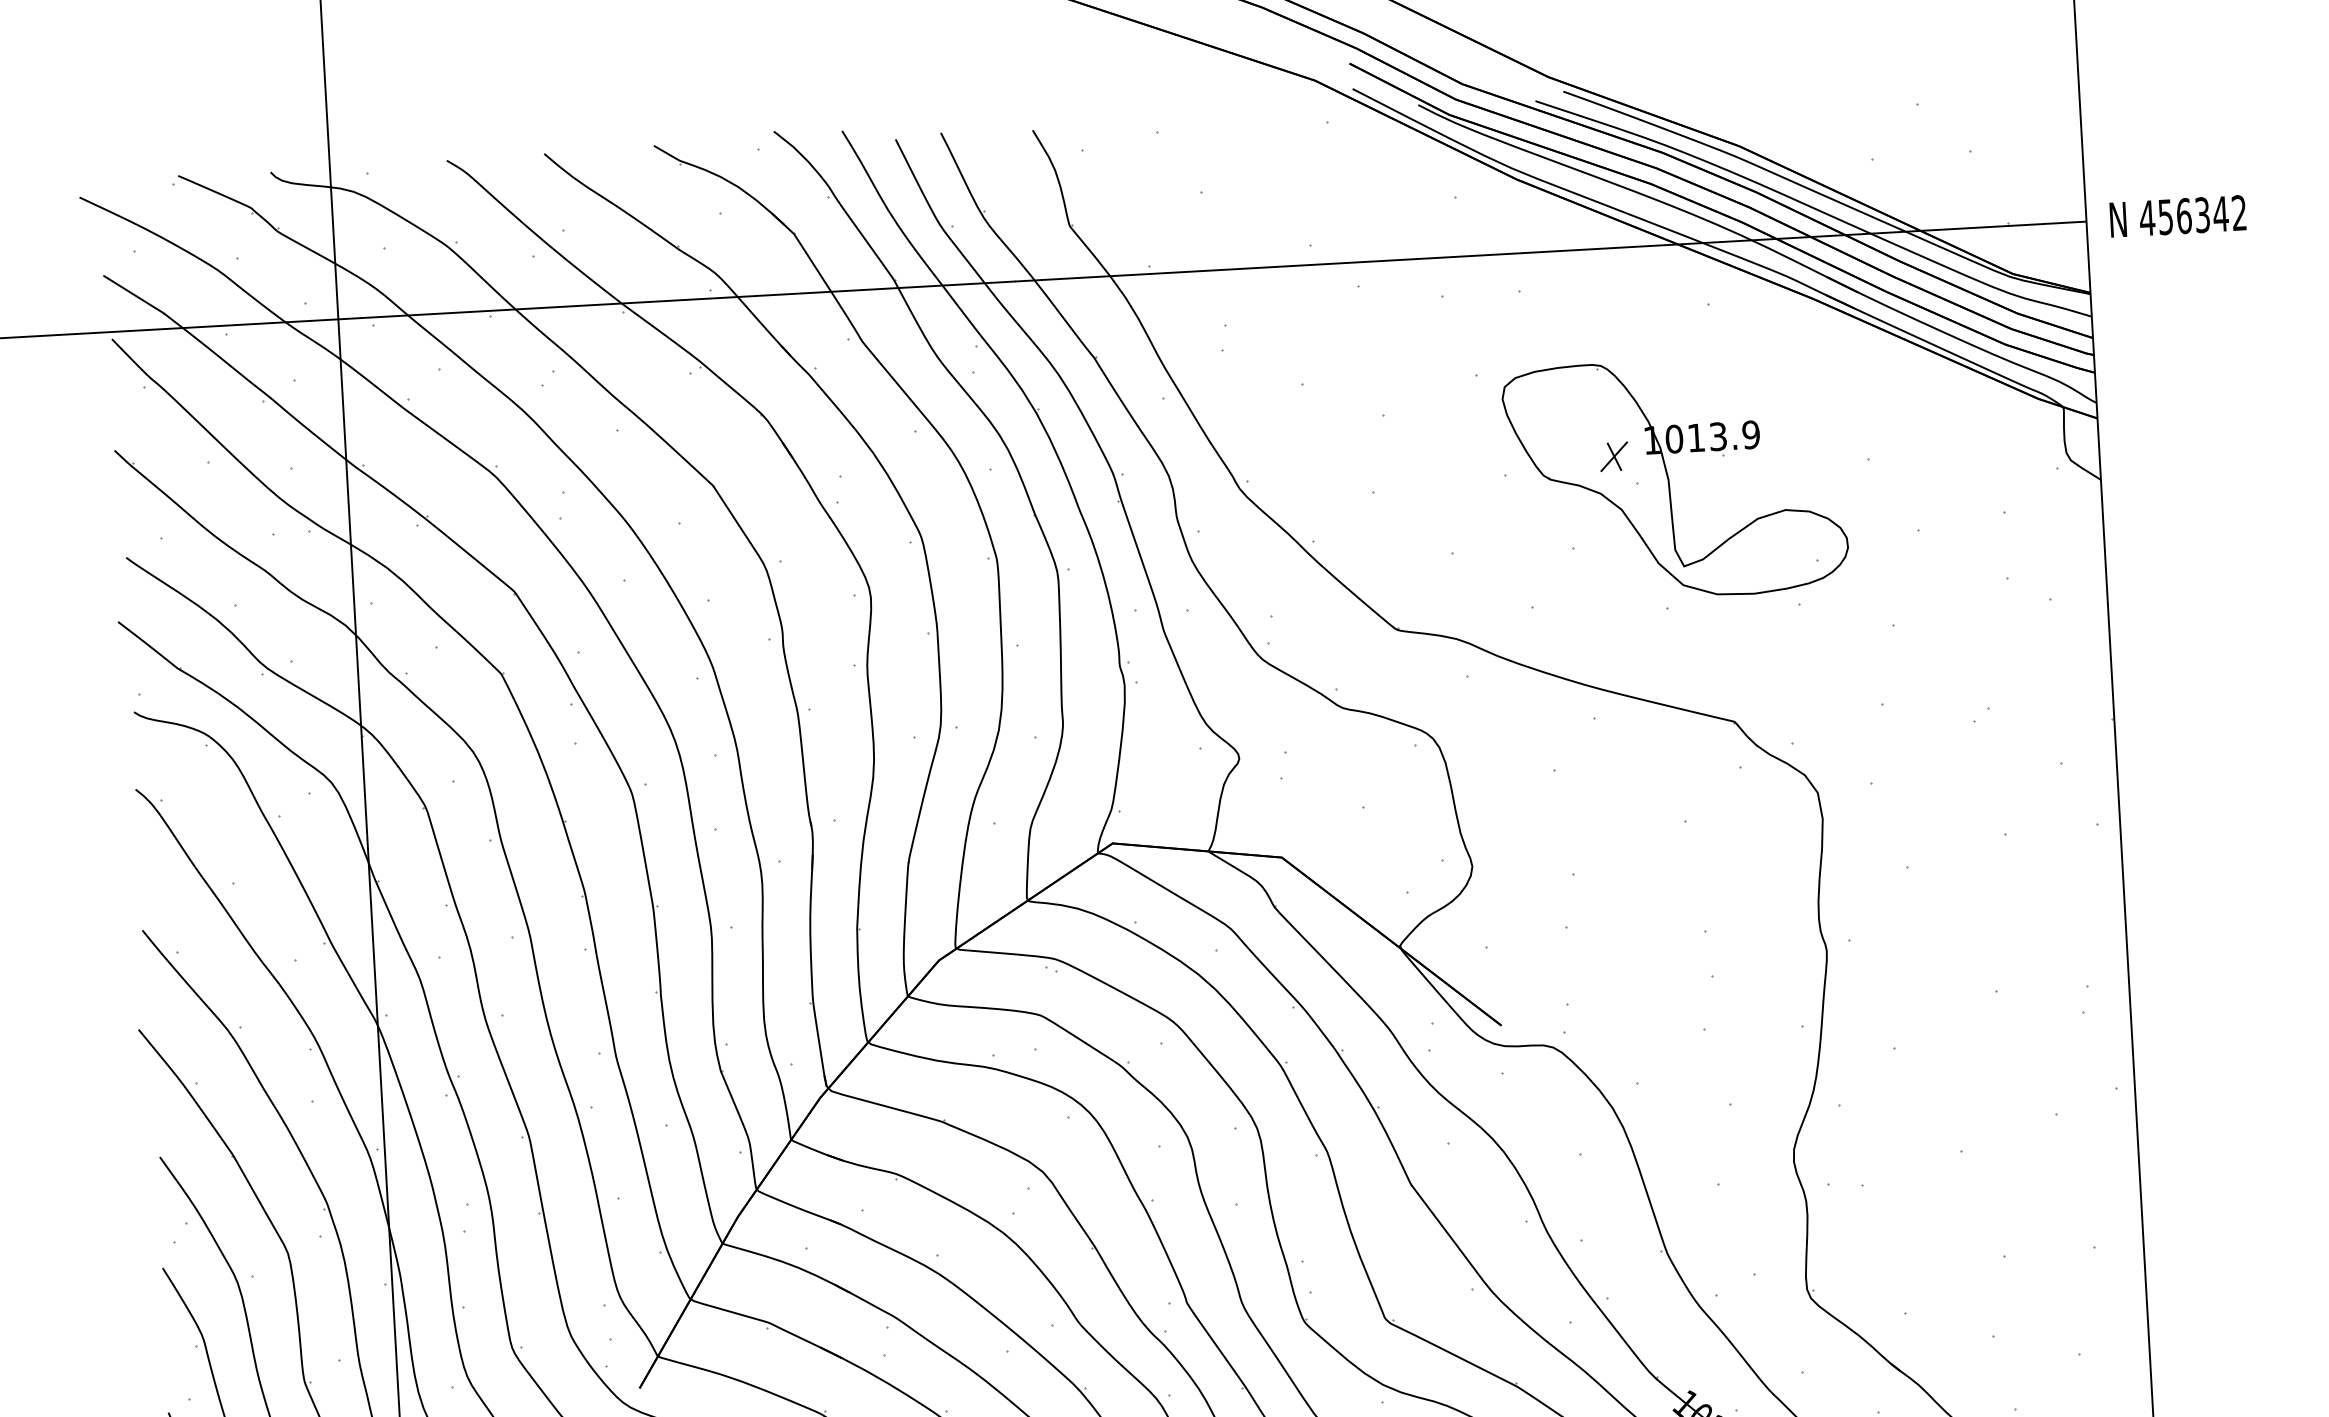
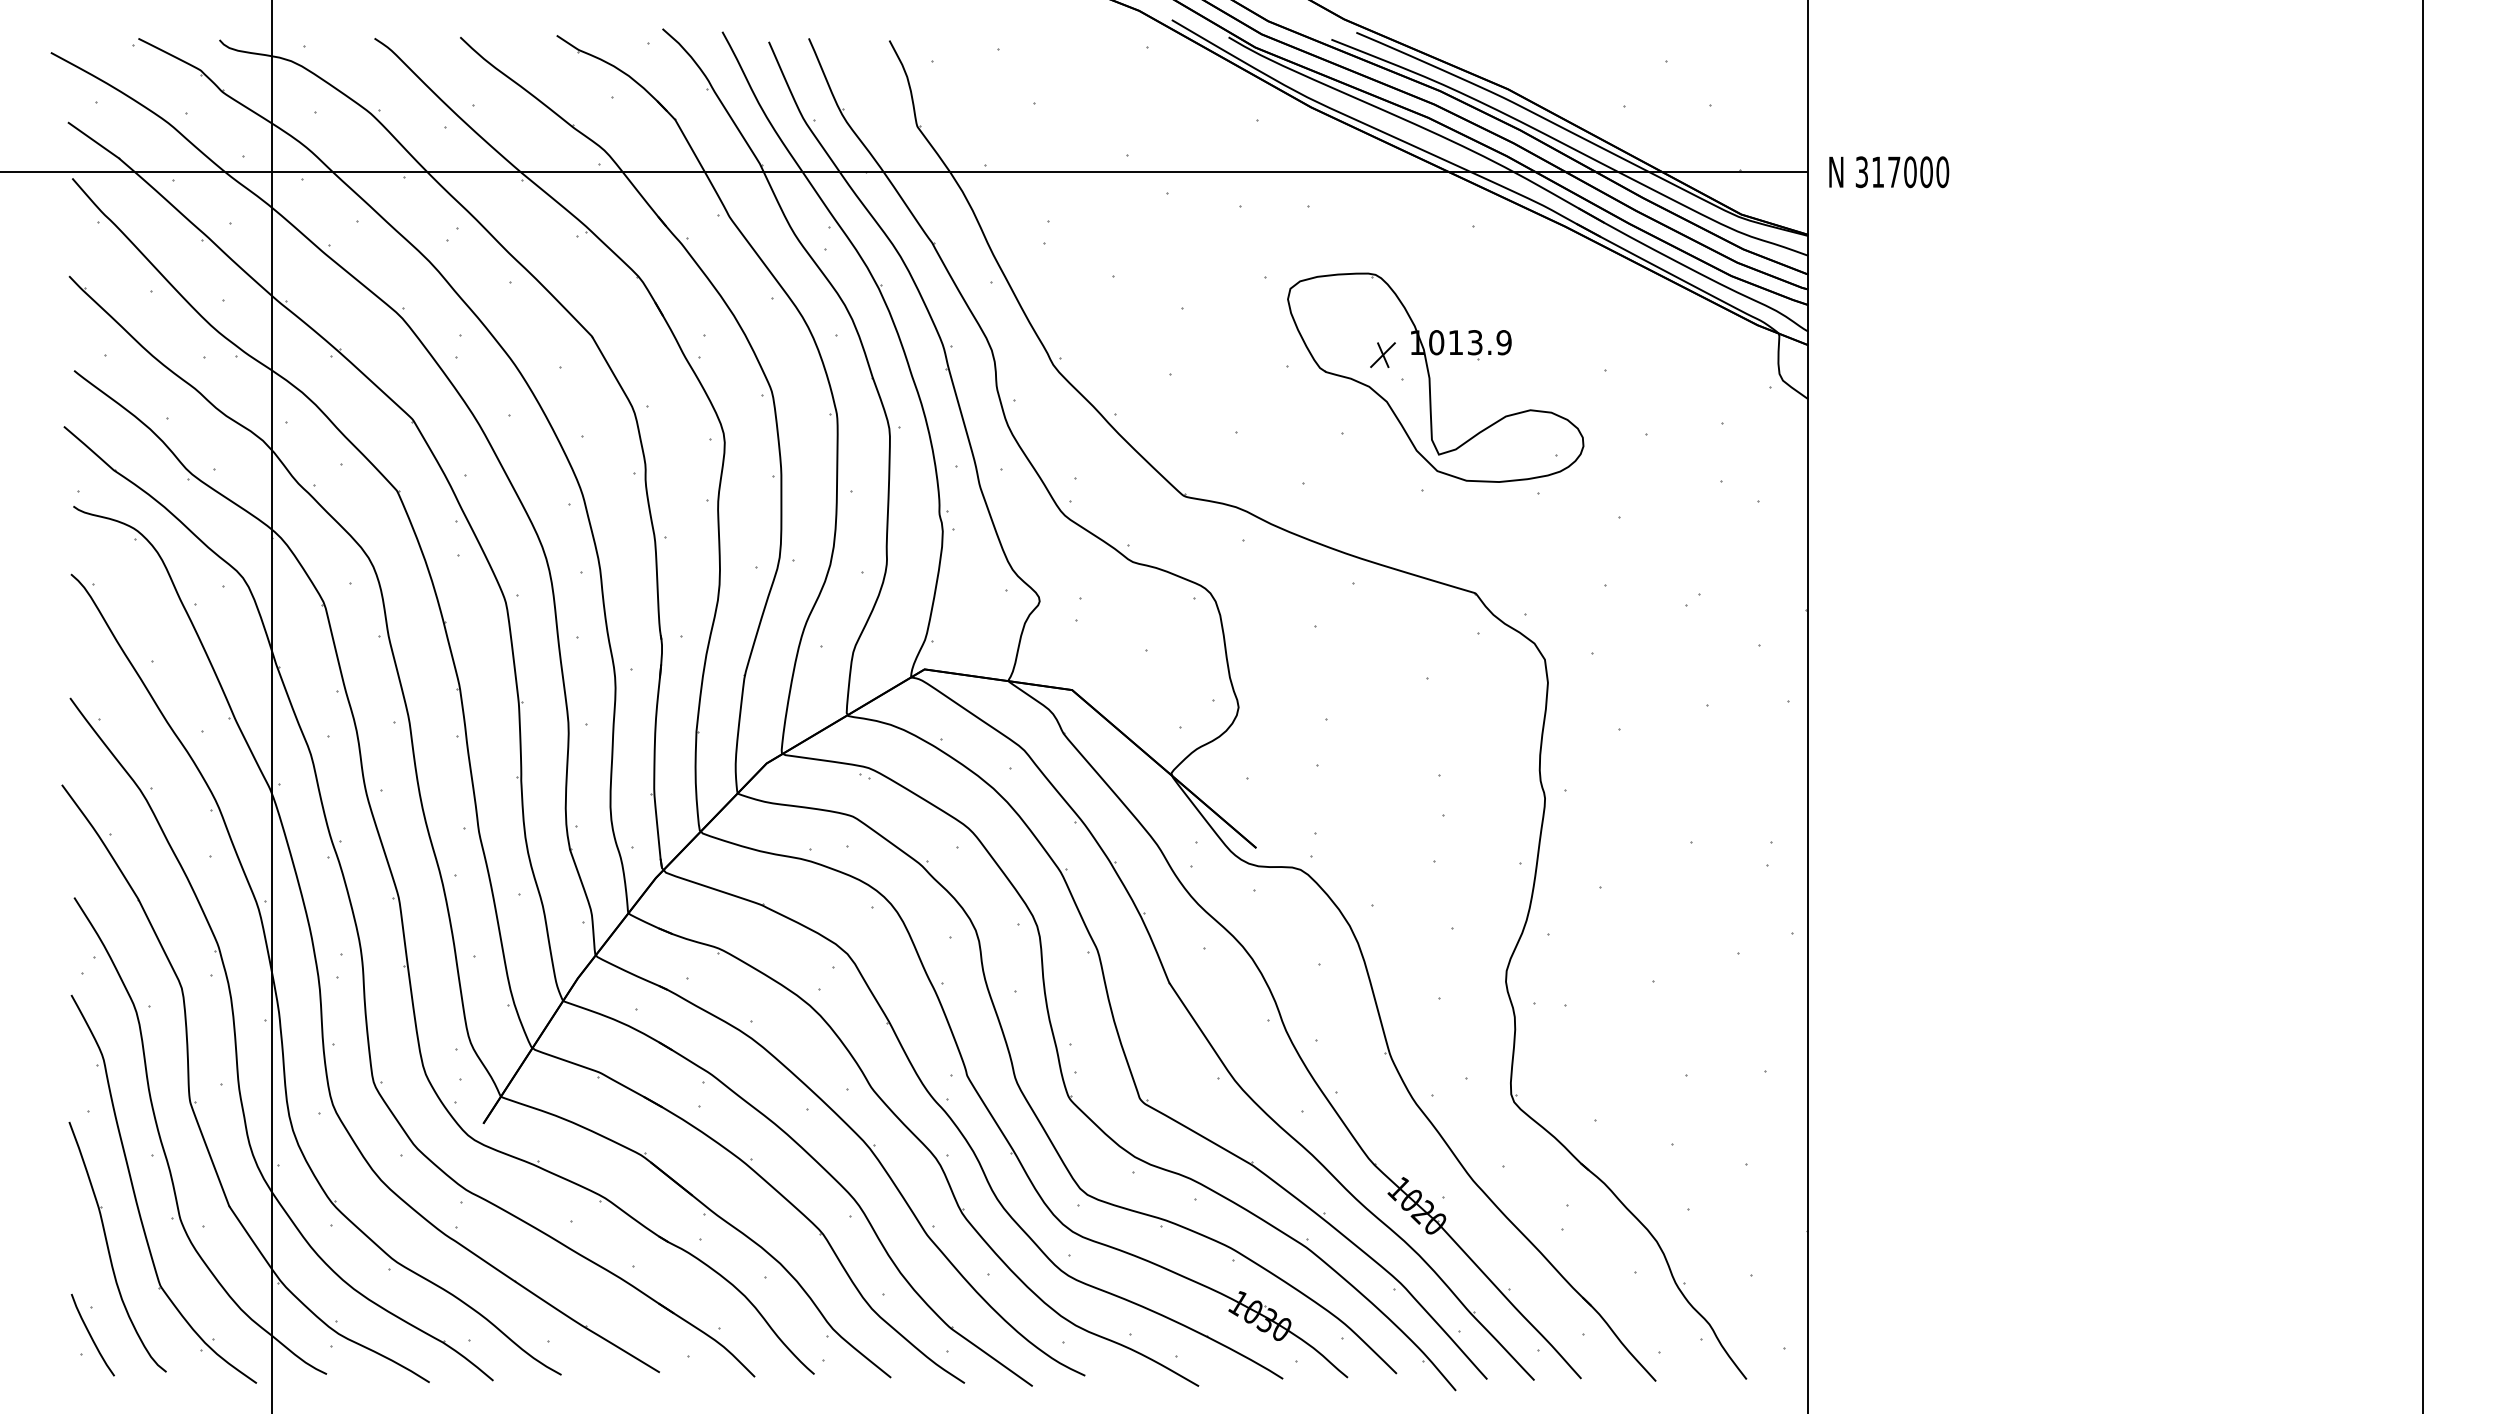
text: (2193, 215) -> (1902, 172), 456342 -> 317000

